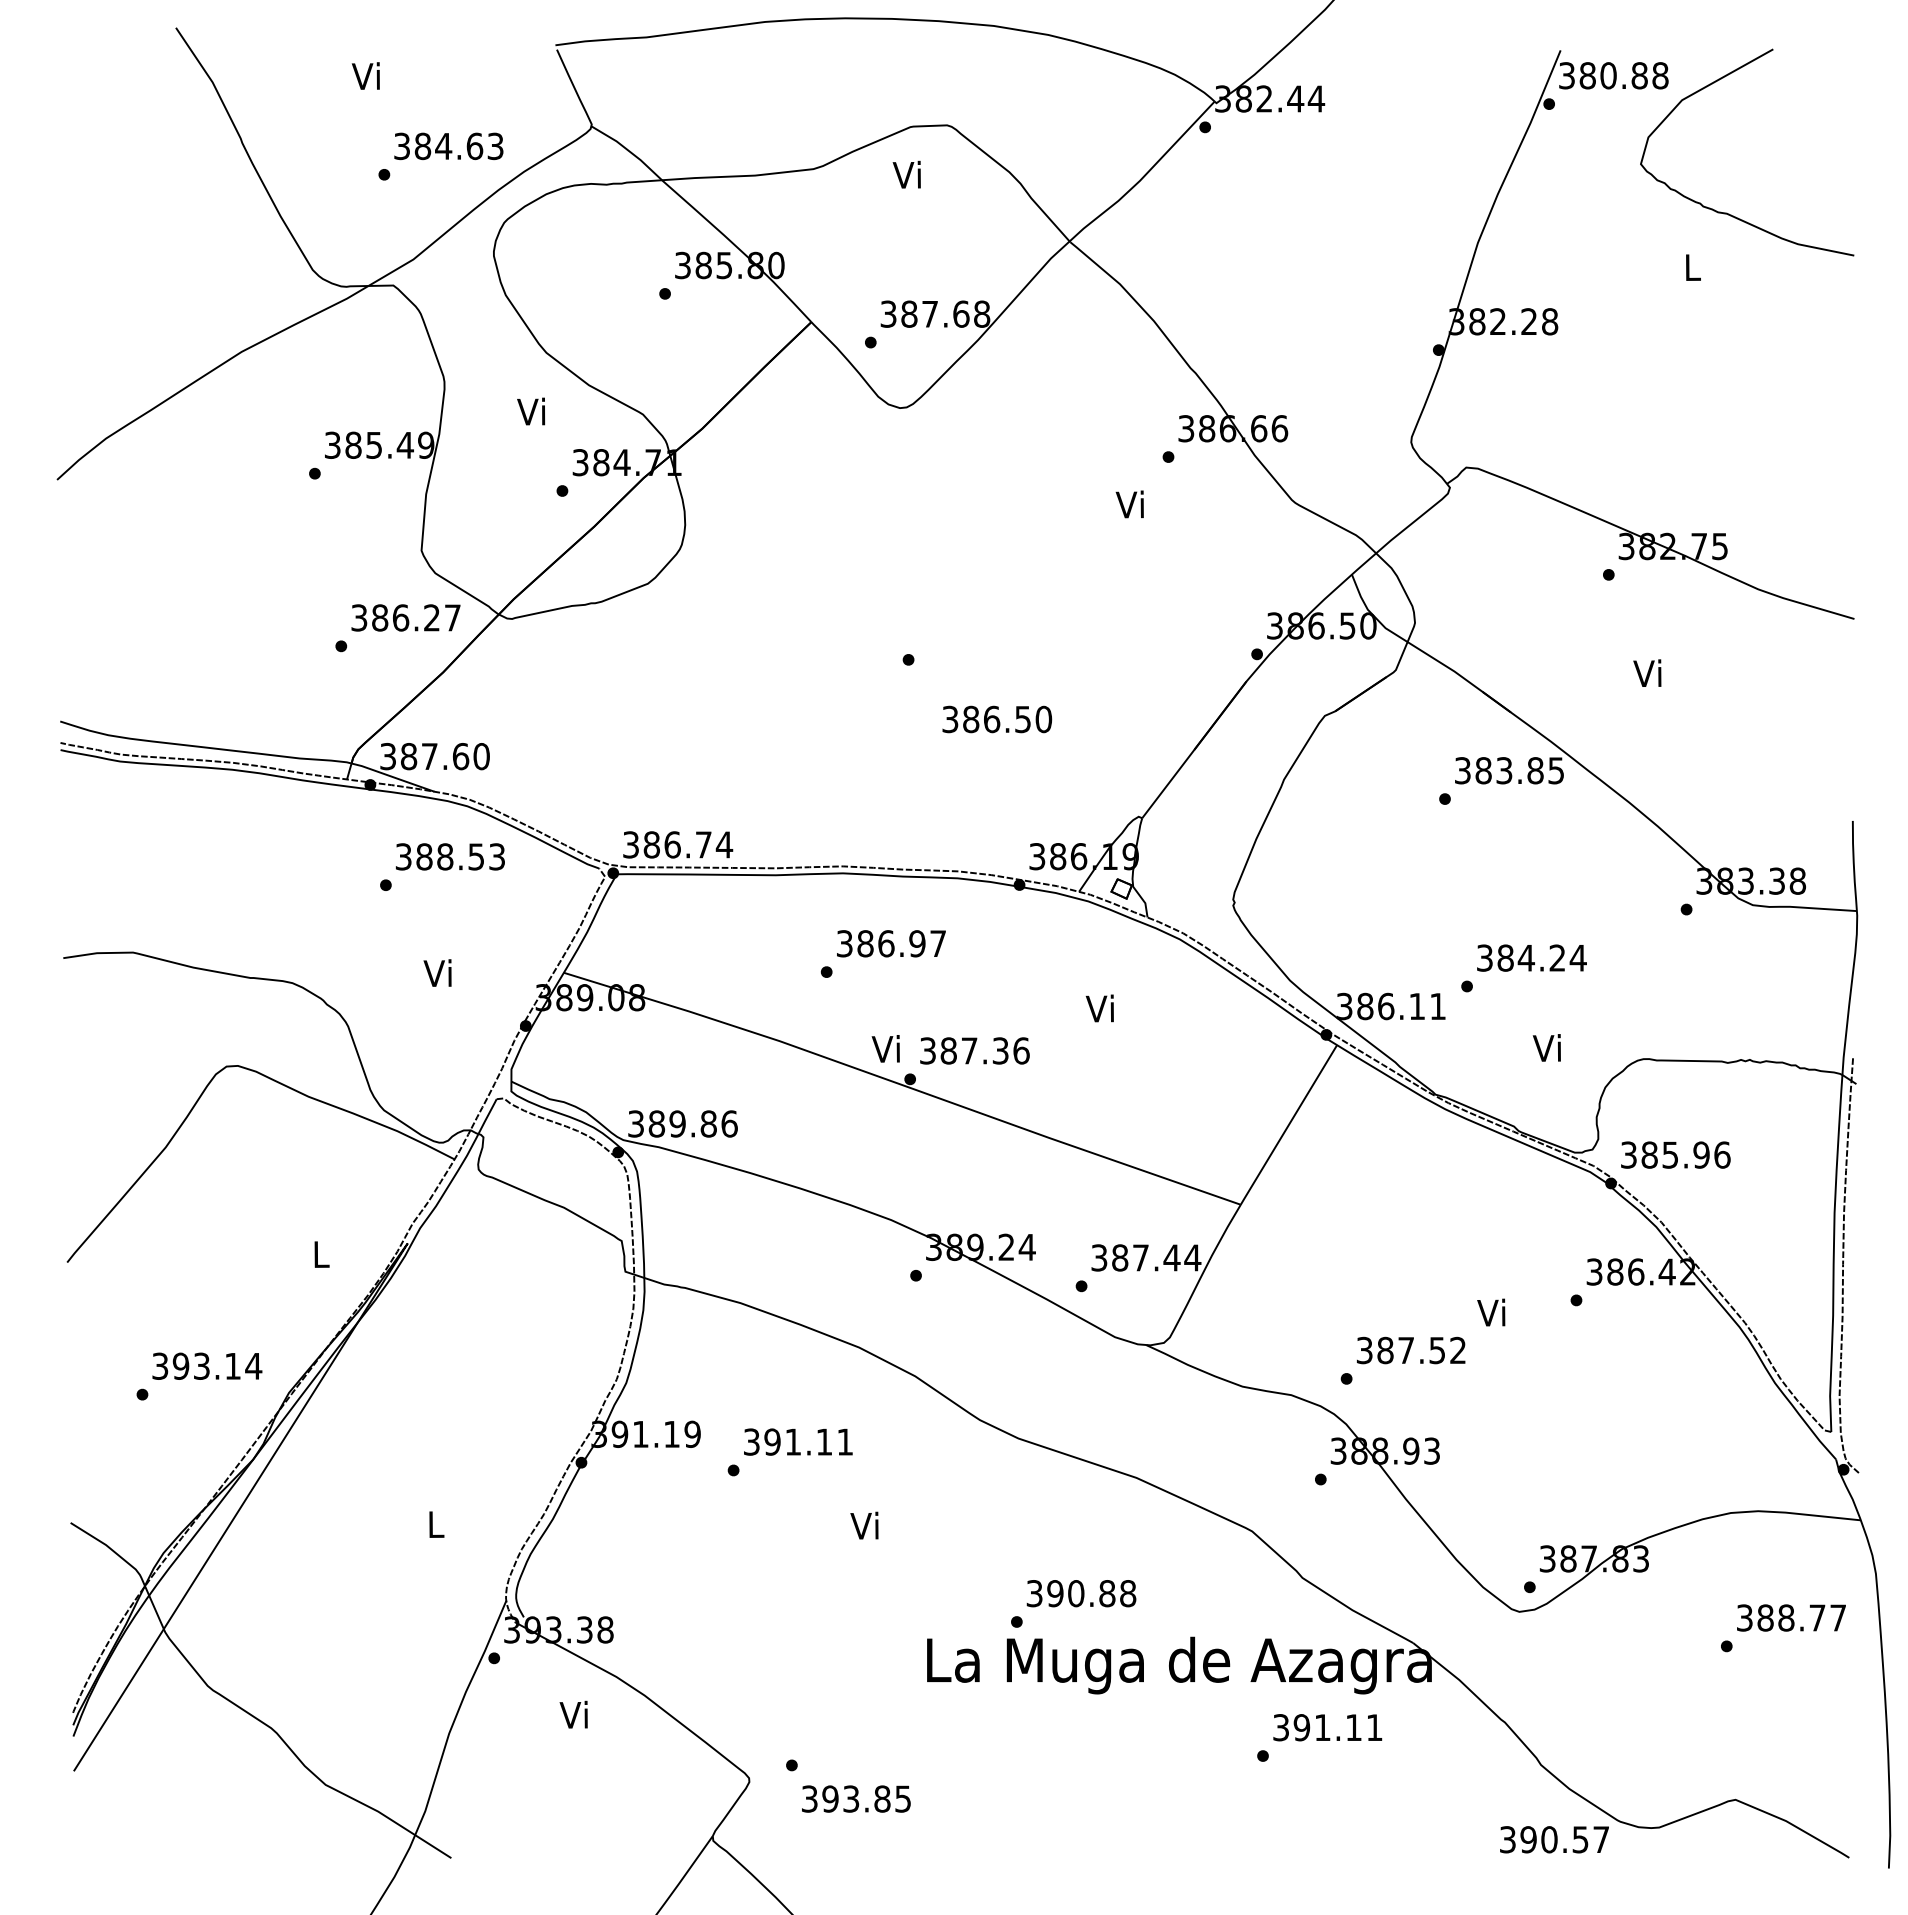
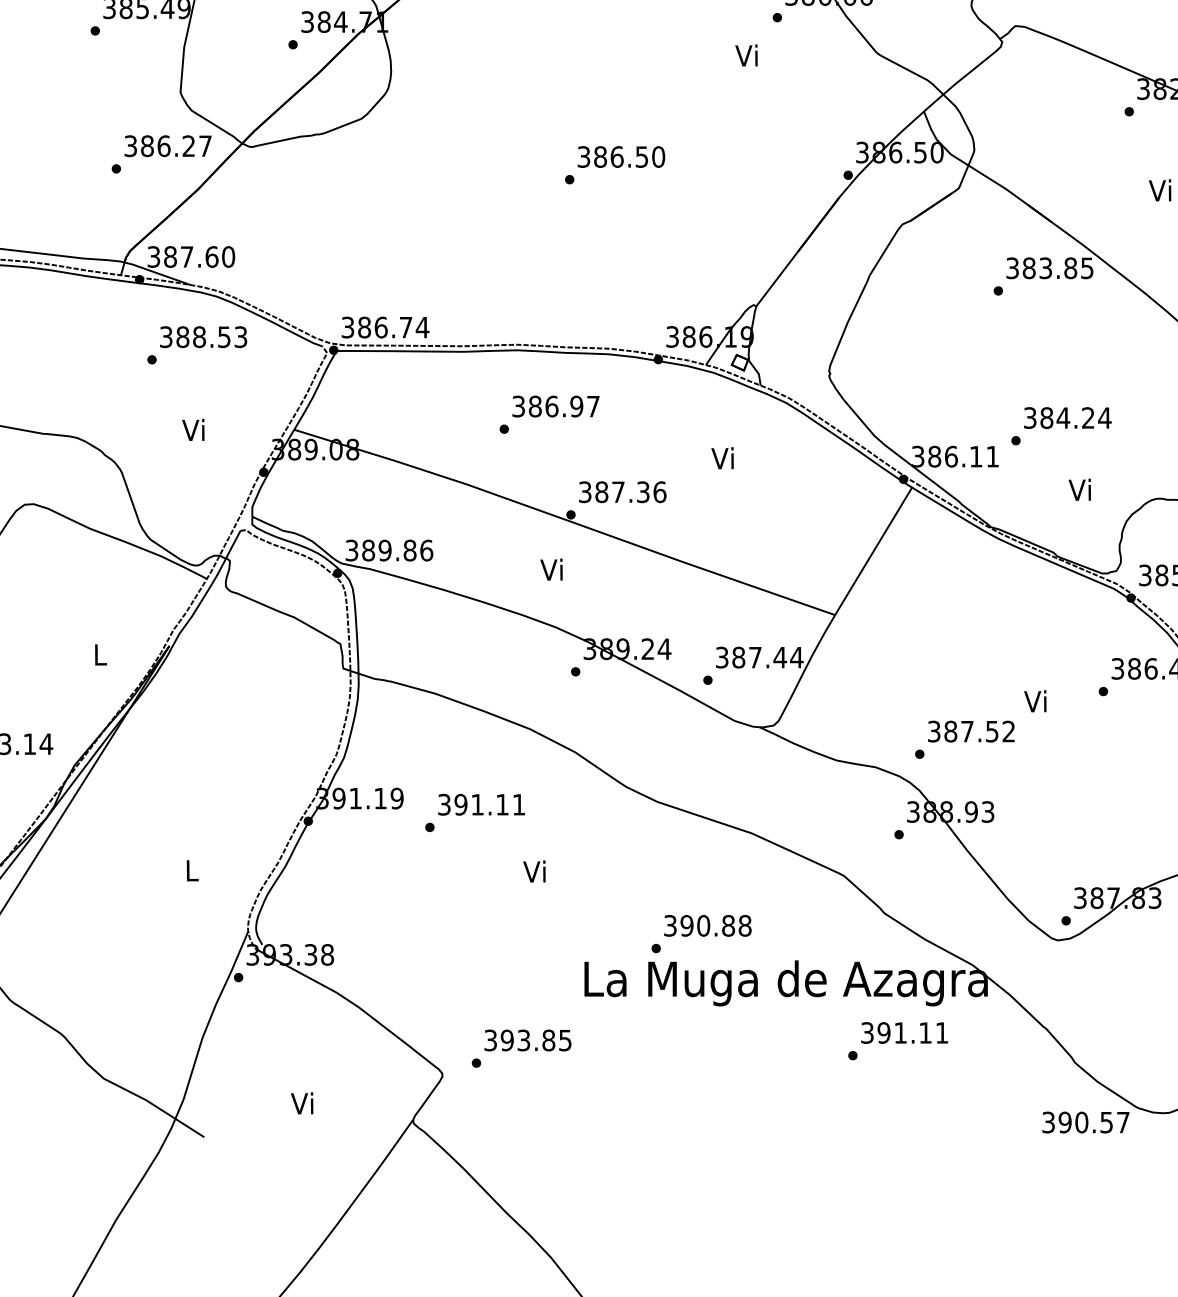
text: (997, 719) -> (621, 157), moved
text: (885, 1048) -> (551, 569), moved
text: (573, 1714) -> (301, 1103), moved
text: (856, 1798) -> (528, 1040), moved

